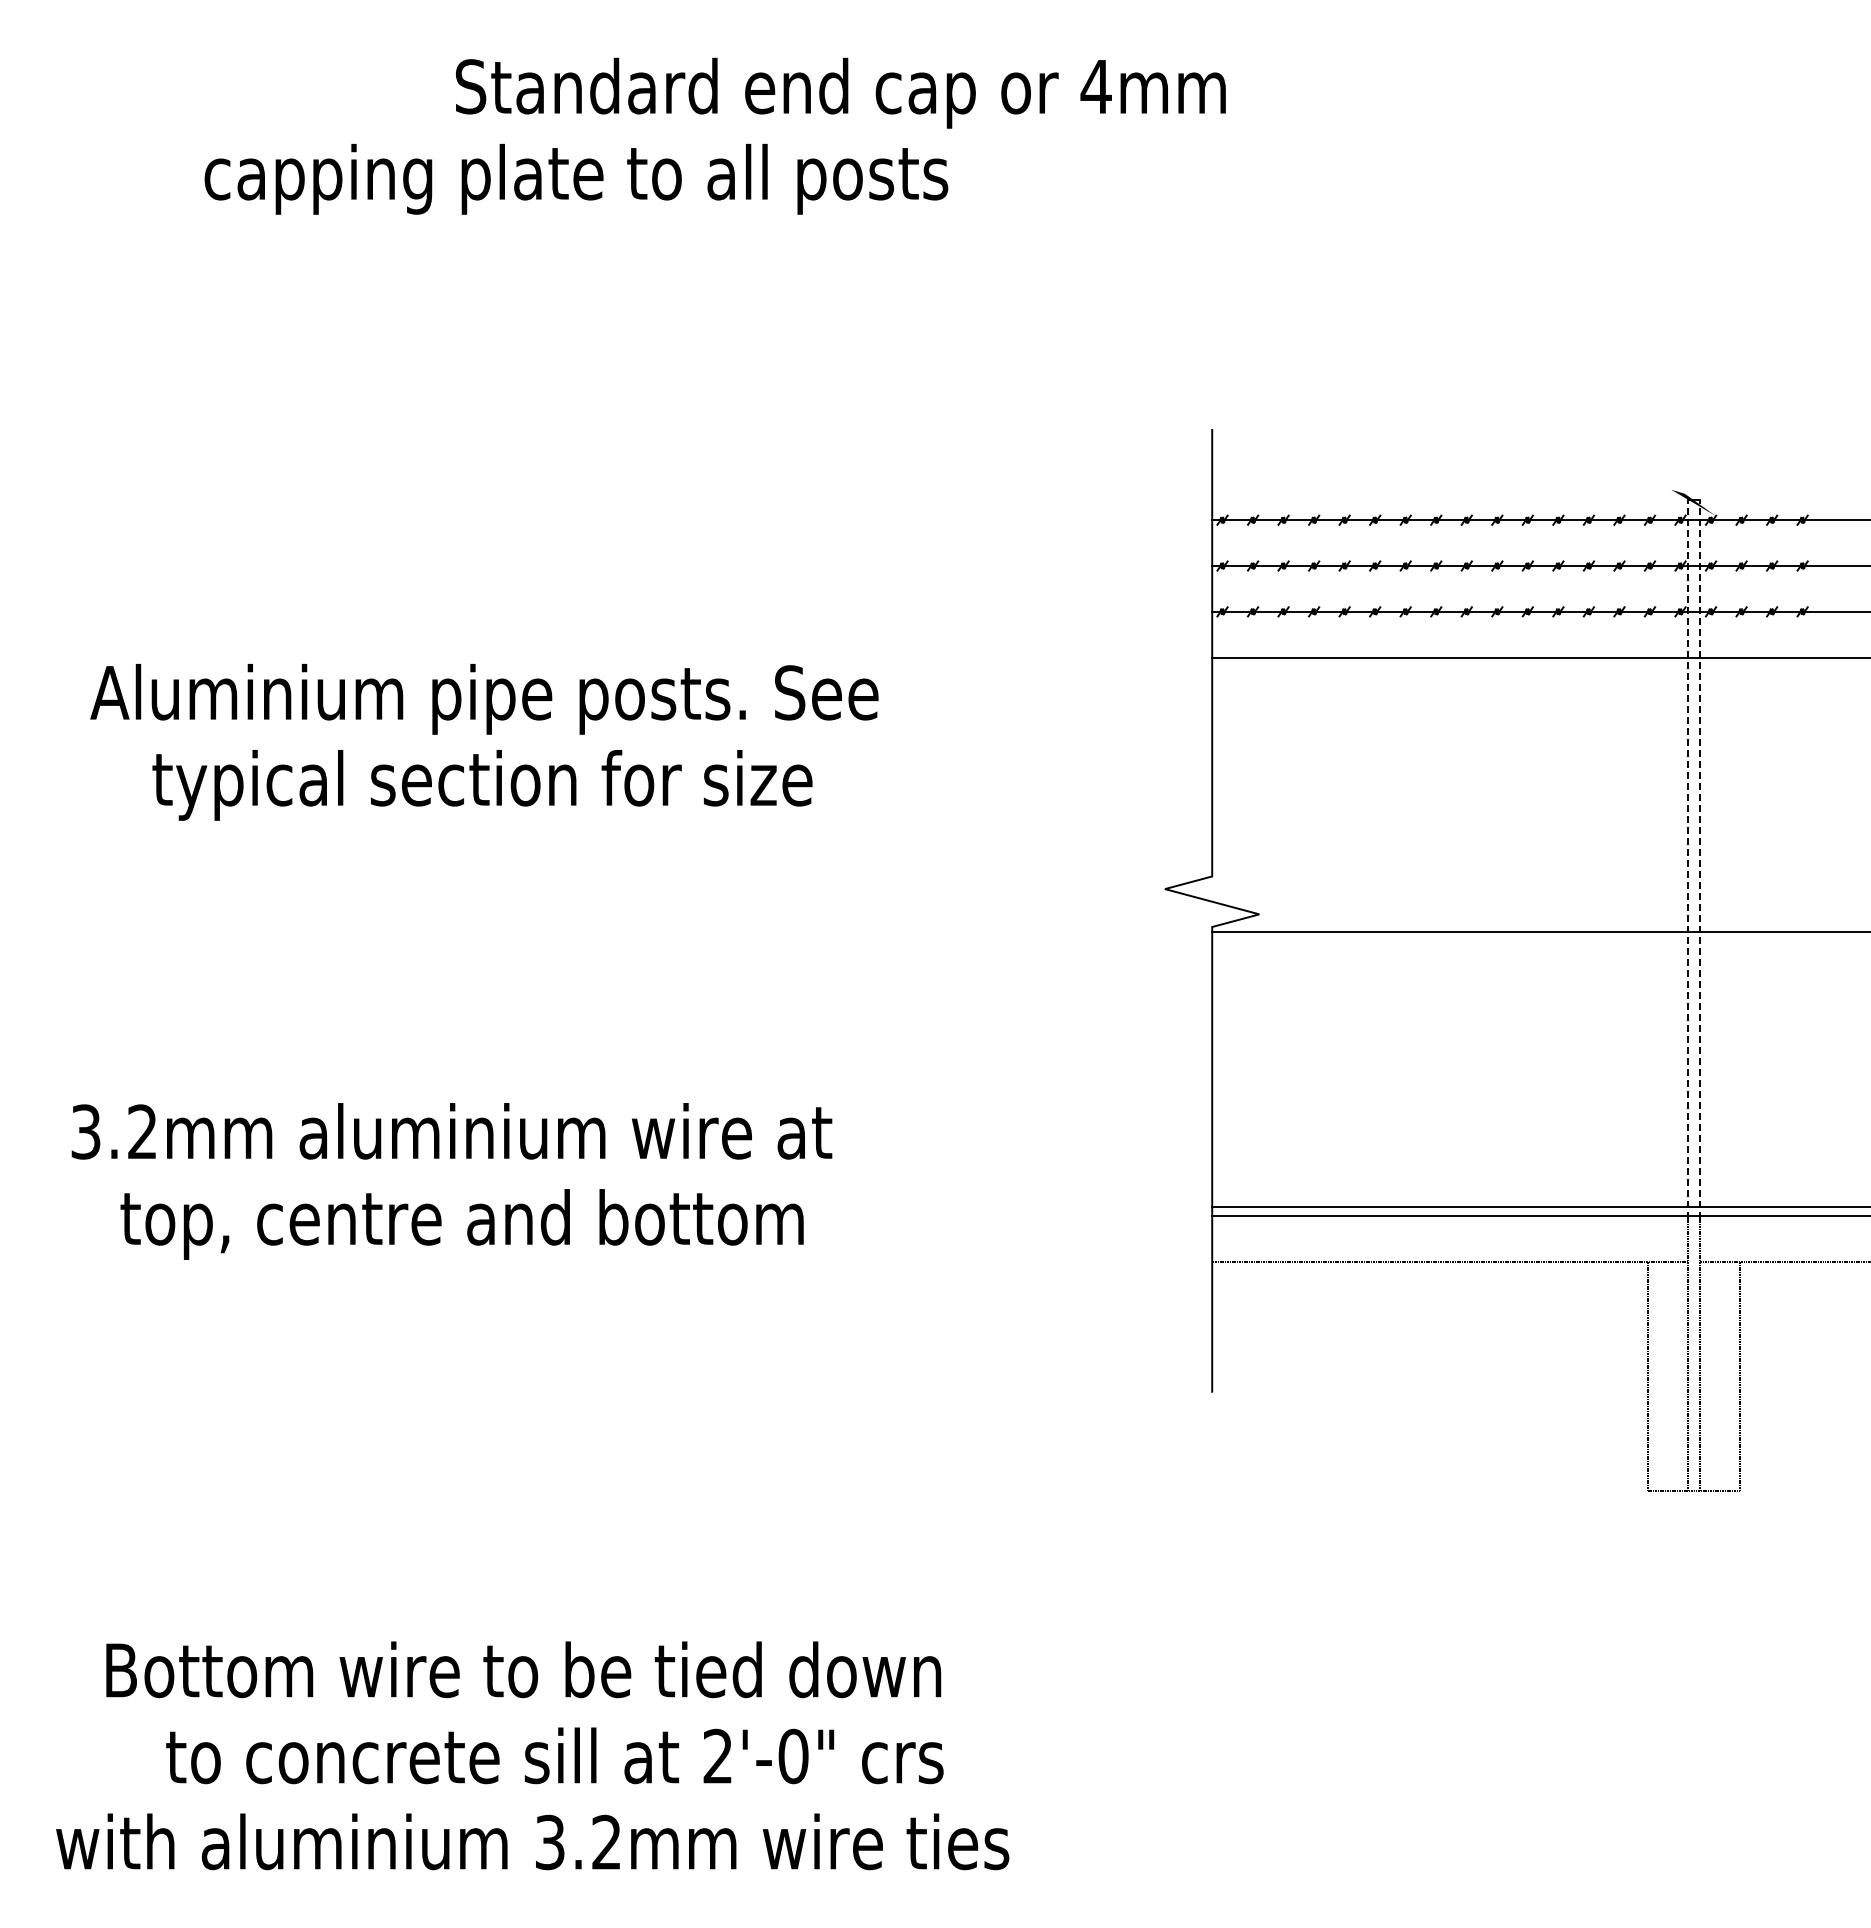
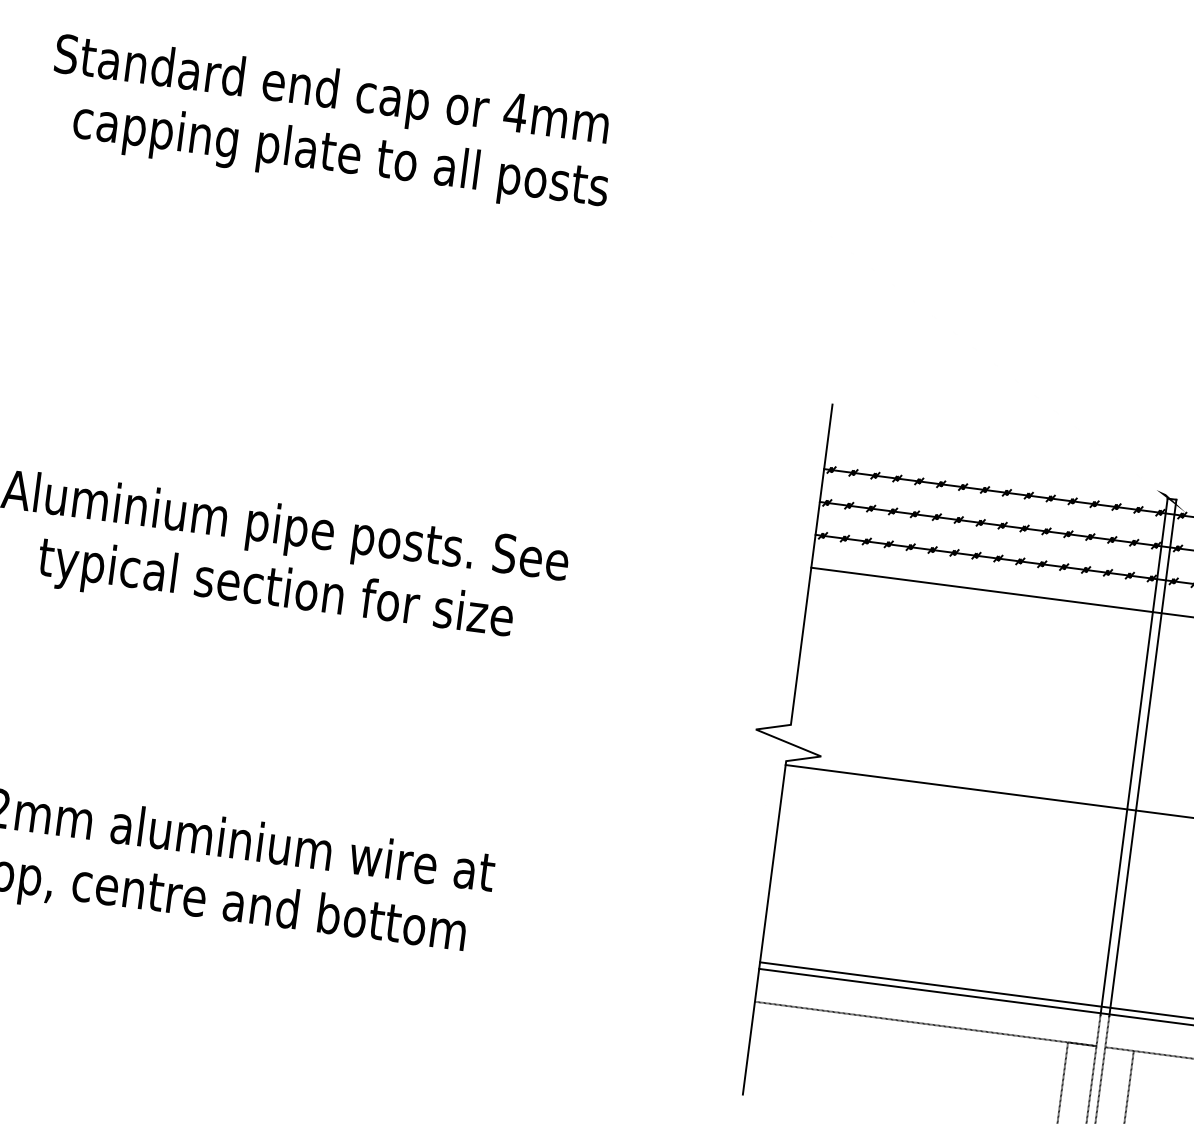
text: (840, 92) -> (331, 92), moved
text: (576, 178) -> (340, 156), moved
line: (1687, 859) -> (1133, 756), dashed -> solid
line: (1700, 859) -> (1143, 758), dashed -> solid

